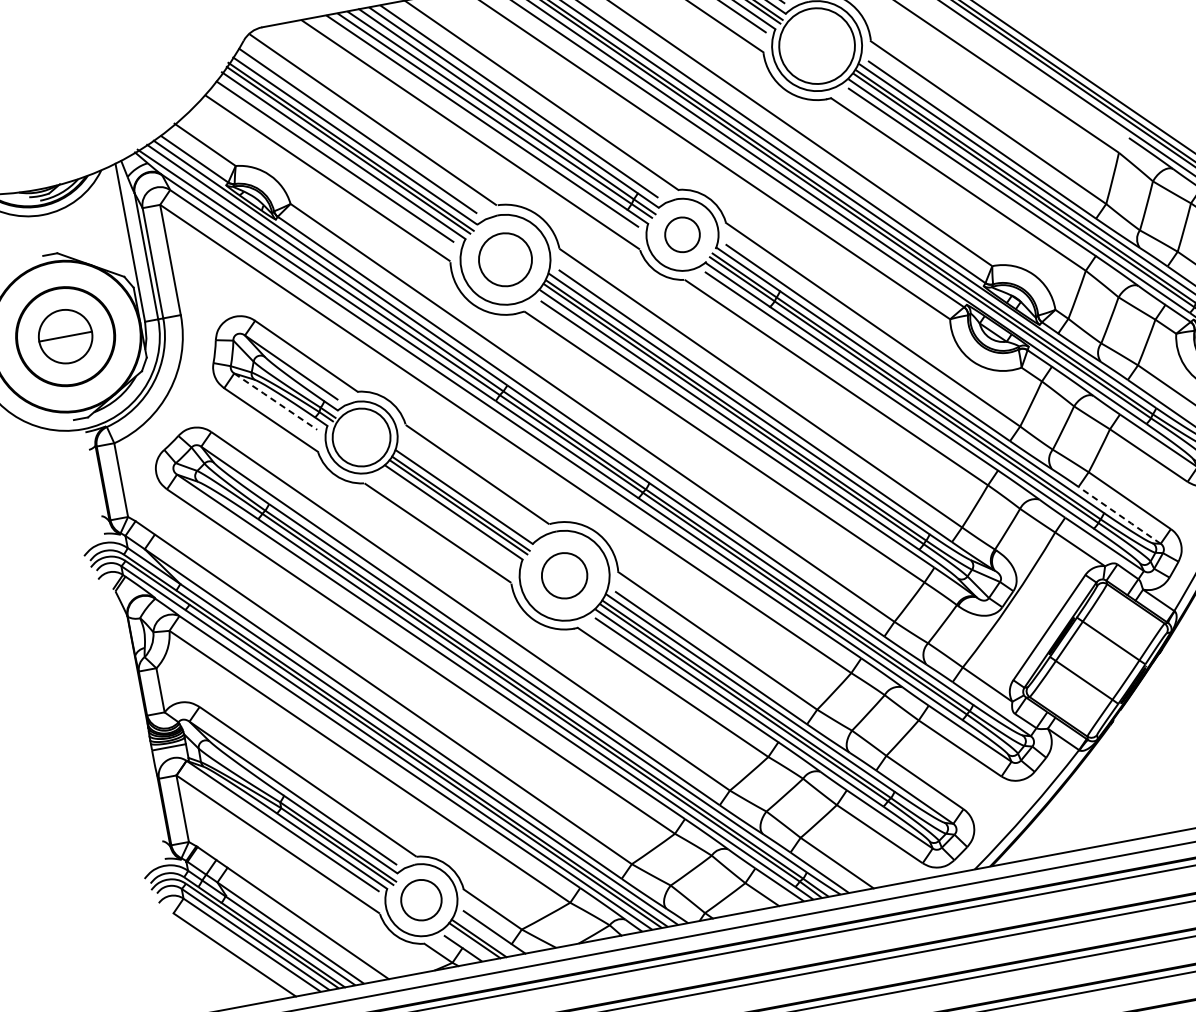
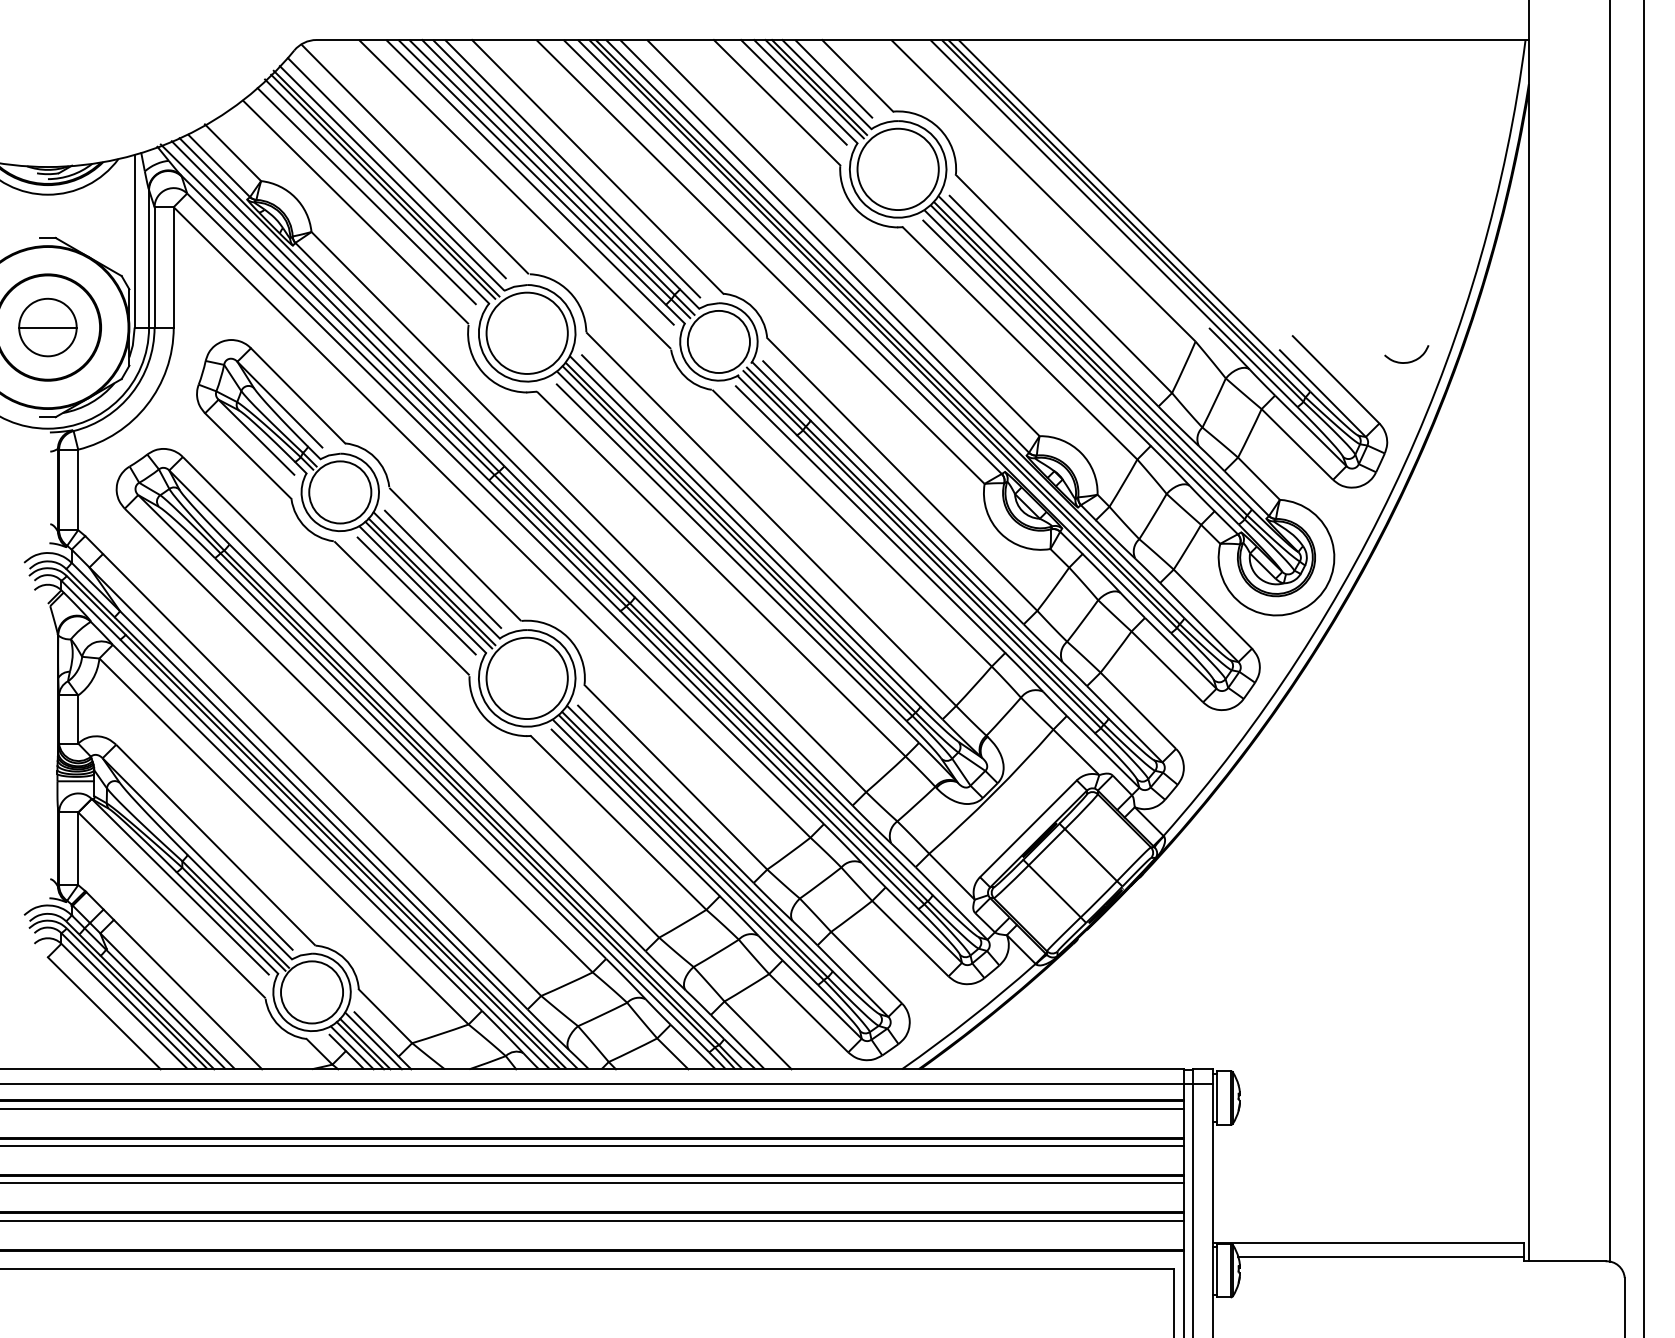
circle: (682, 234) -> (718, 341), size x1.67
circle: (504, 259) -> (526, 332), size x1.43
line: (275, 401) -> (256, 437), dashed -> solid
line: (469, 489) -> (443, 568), added
line: (1119, 515) -> (1124, 724), dashed -> solid
line: (449, 518) -> (416, 595), added
circle: (563, 575) -> (526, 678), size x1.67
circle: (421, 900) -> (312, 992), size x1.43
line: (485, 933) -> (373, 1040), added
line: (467, 943) -> (352, 1047), added

